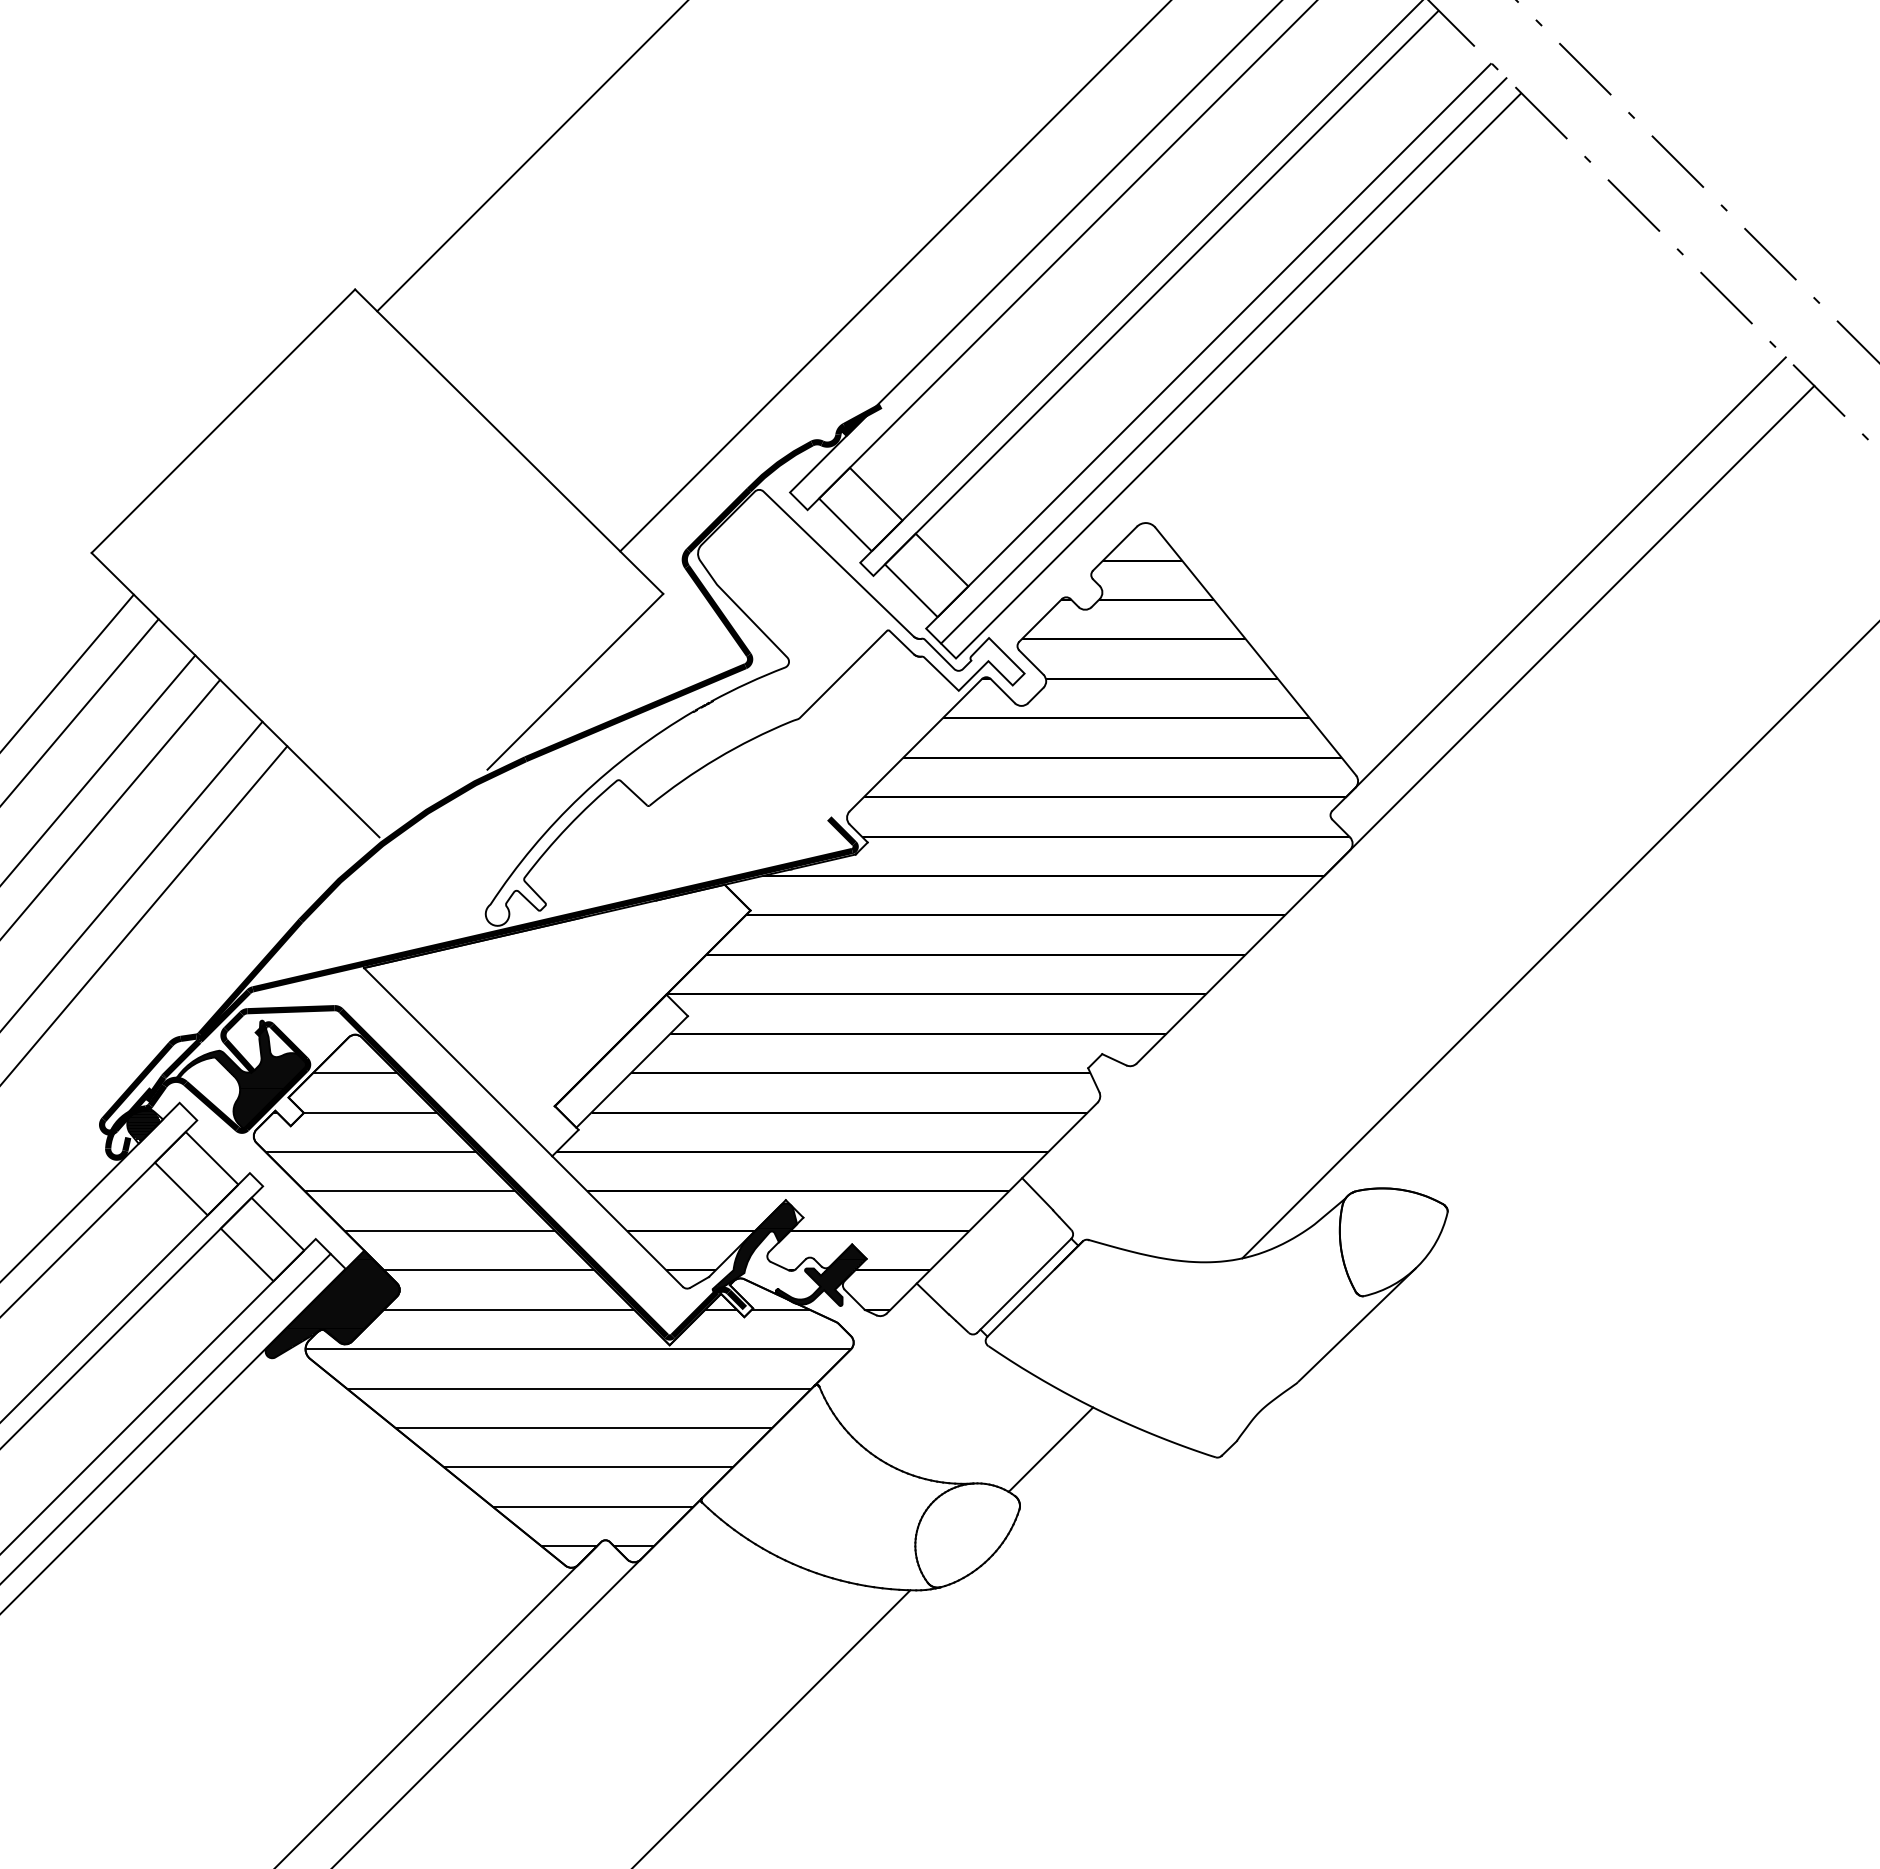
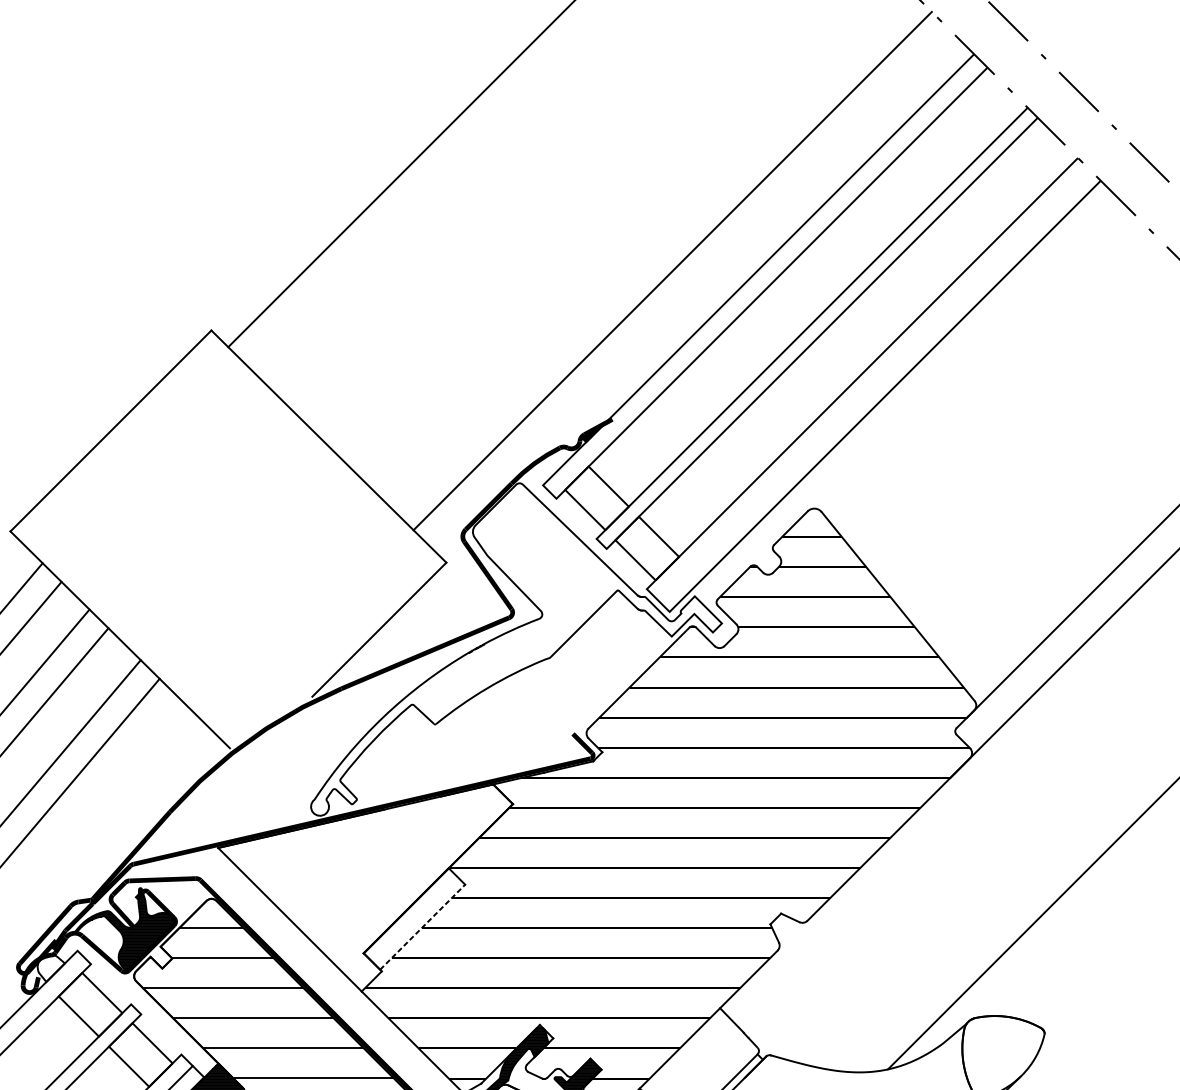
line: (1223, 360) -> (873, 384), removed
line: (632, 1071) -> (422, 926), solid -> dashed
hatch: (143, 1124) -> (50, 967), removed

